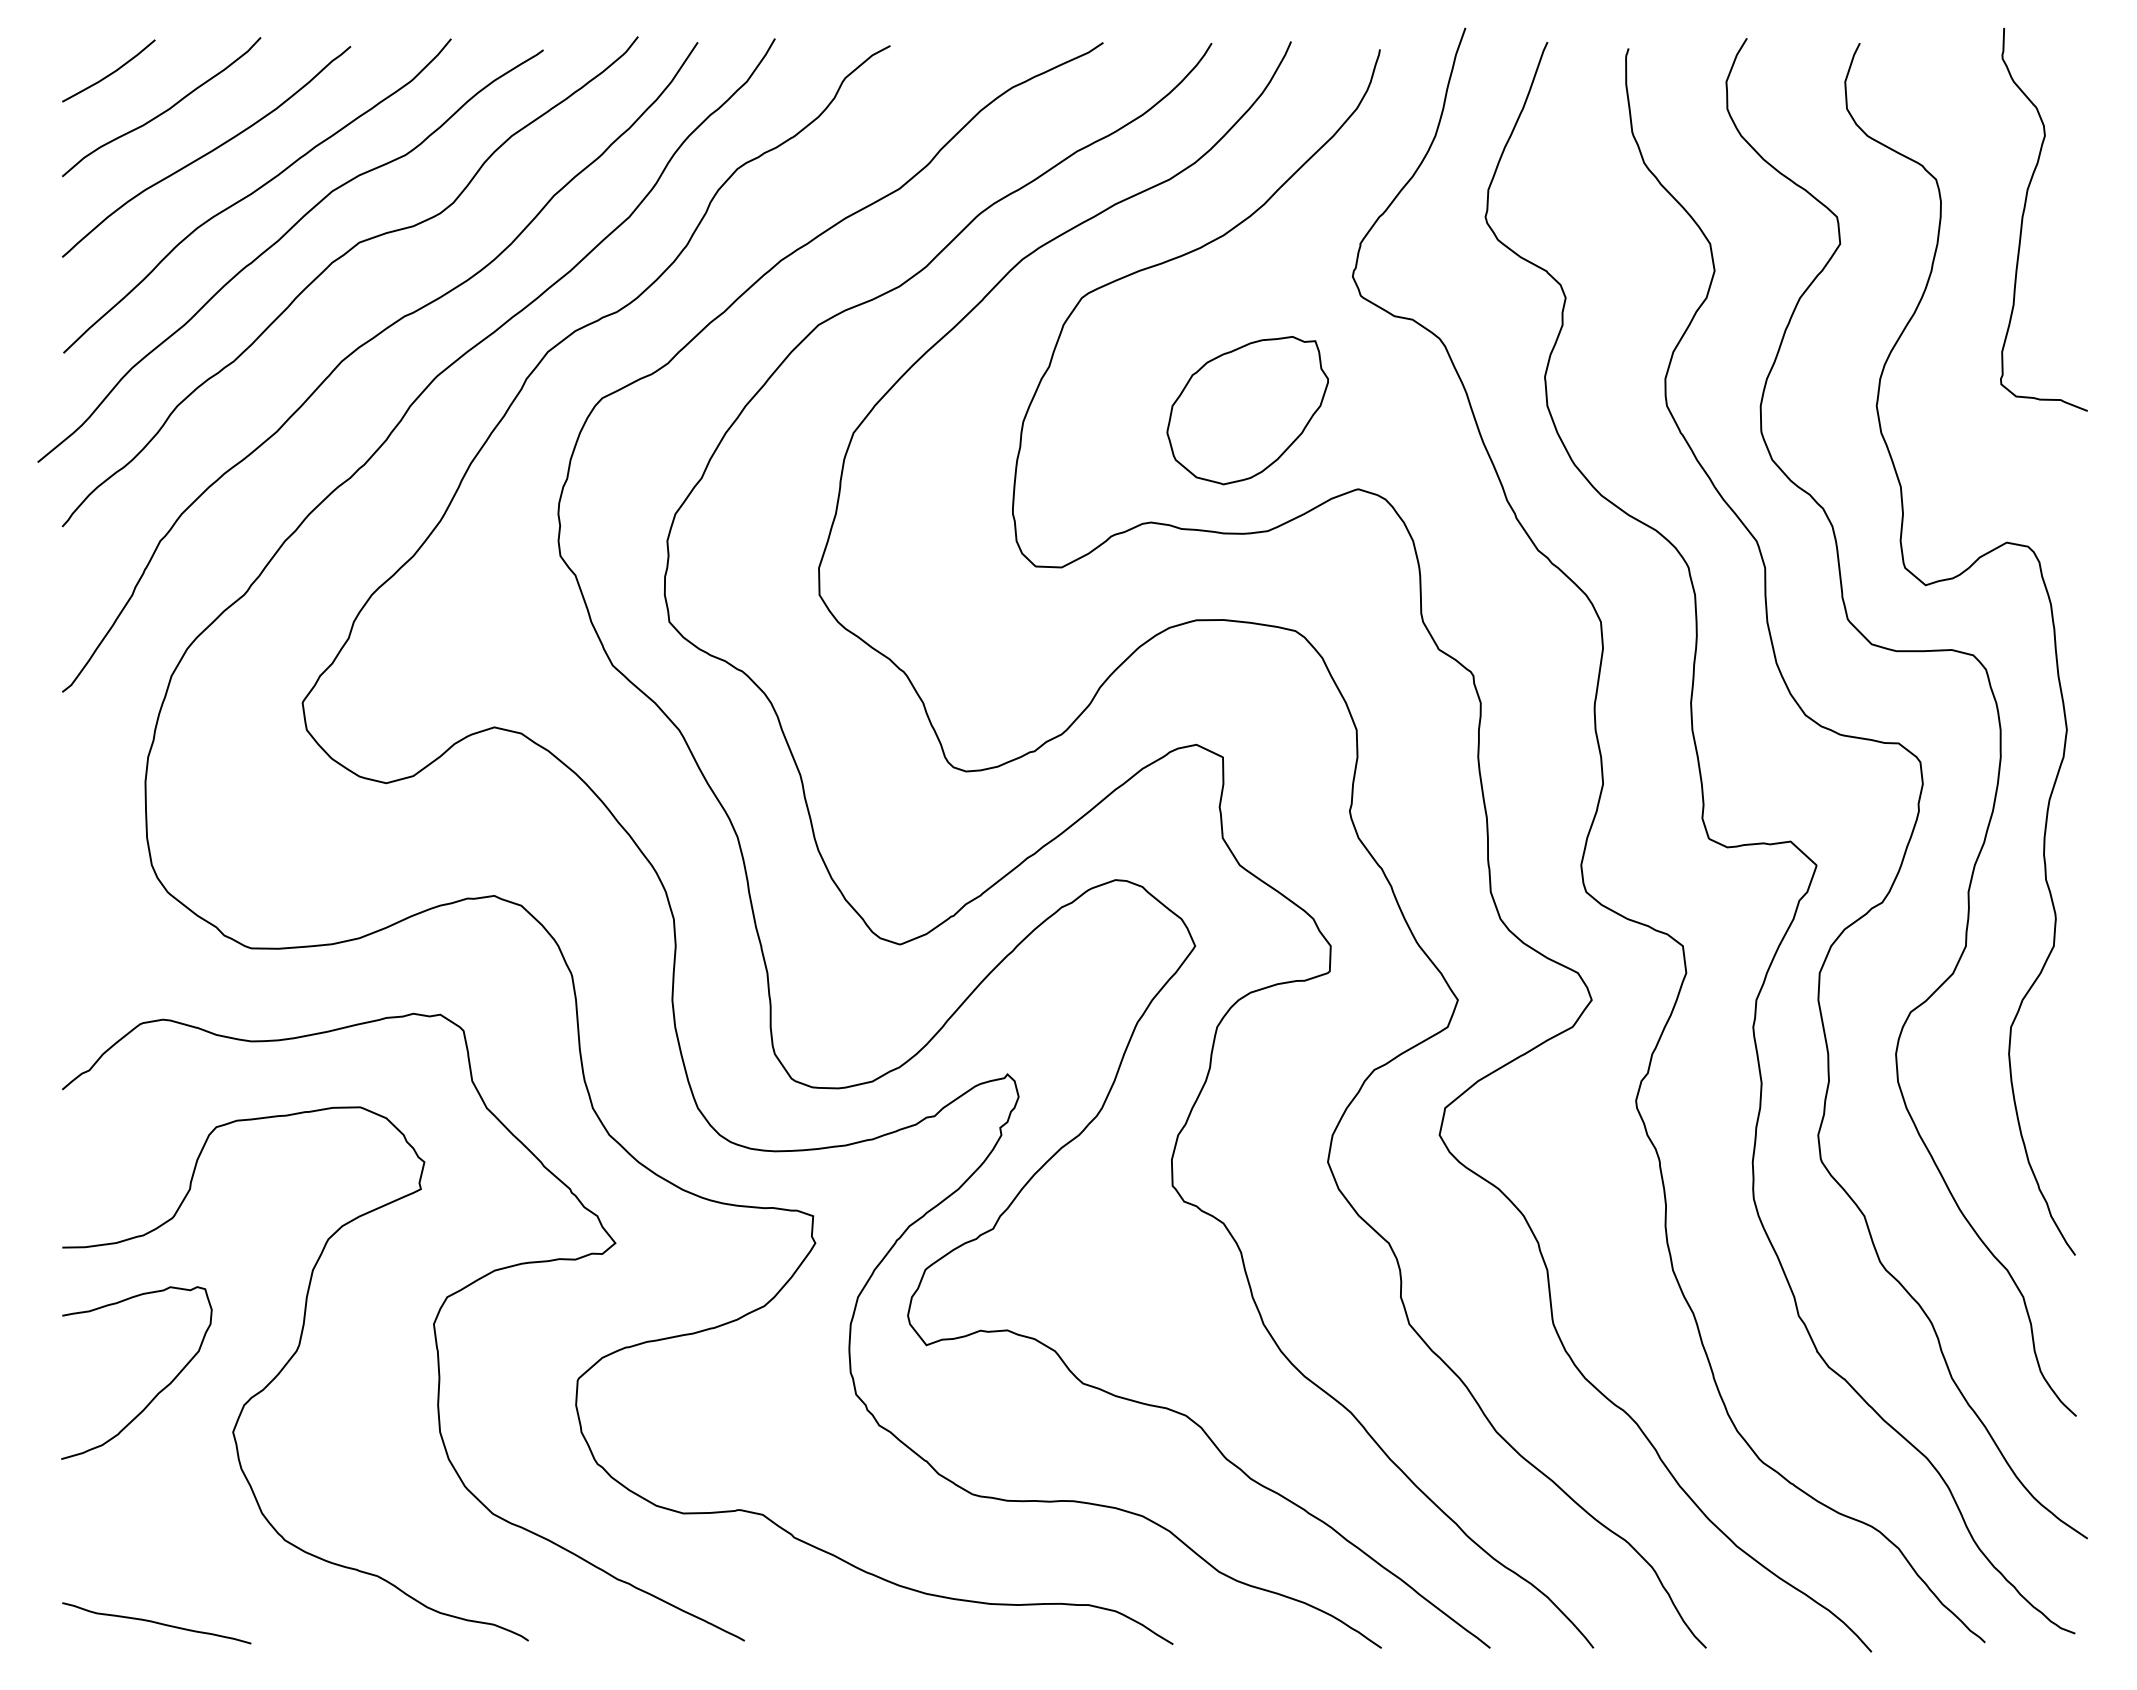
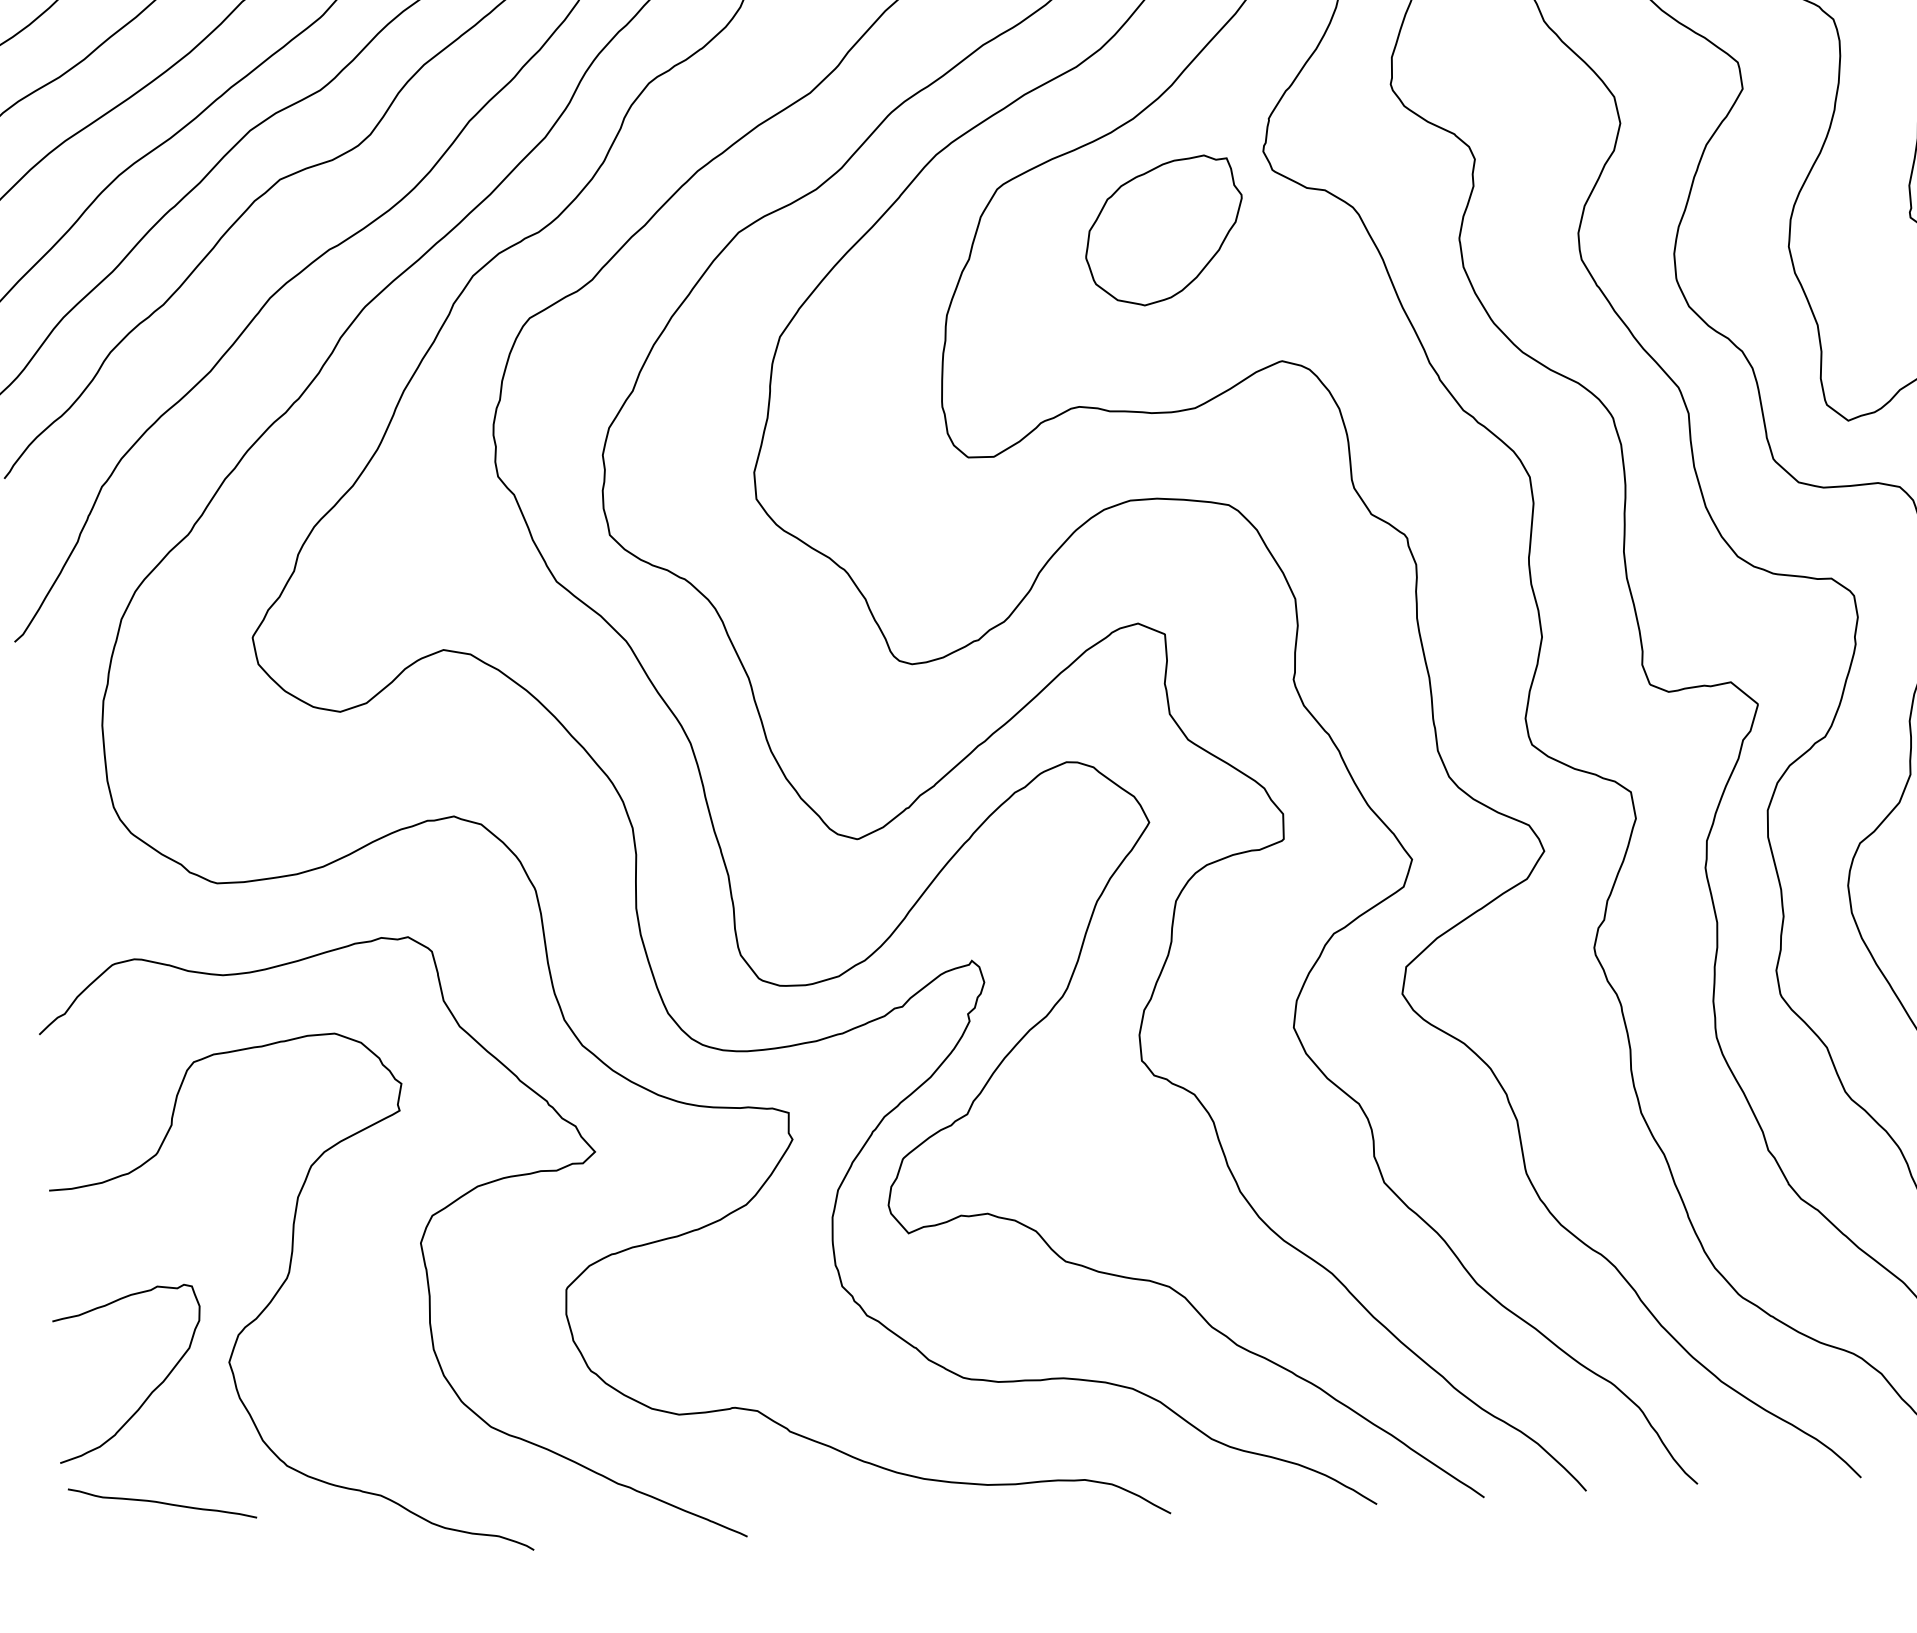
part: (1247, 410) -> (1163, 230), moved
curve: (157, 1393) -> (151, 1392), moved
curve: (156, 1623) -> (162, 1503), moved

